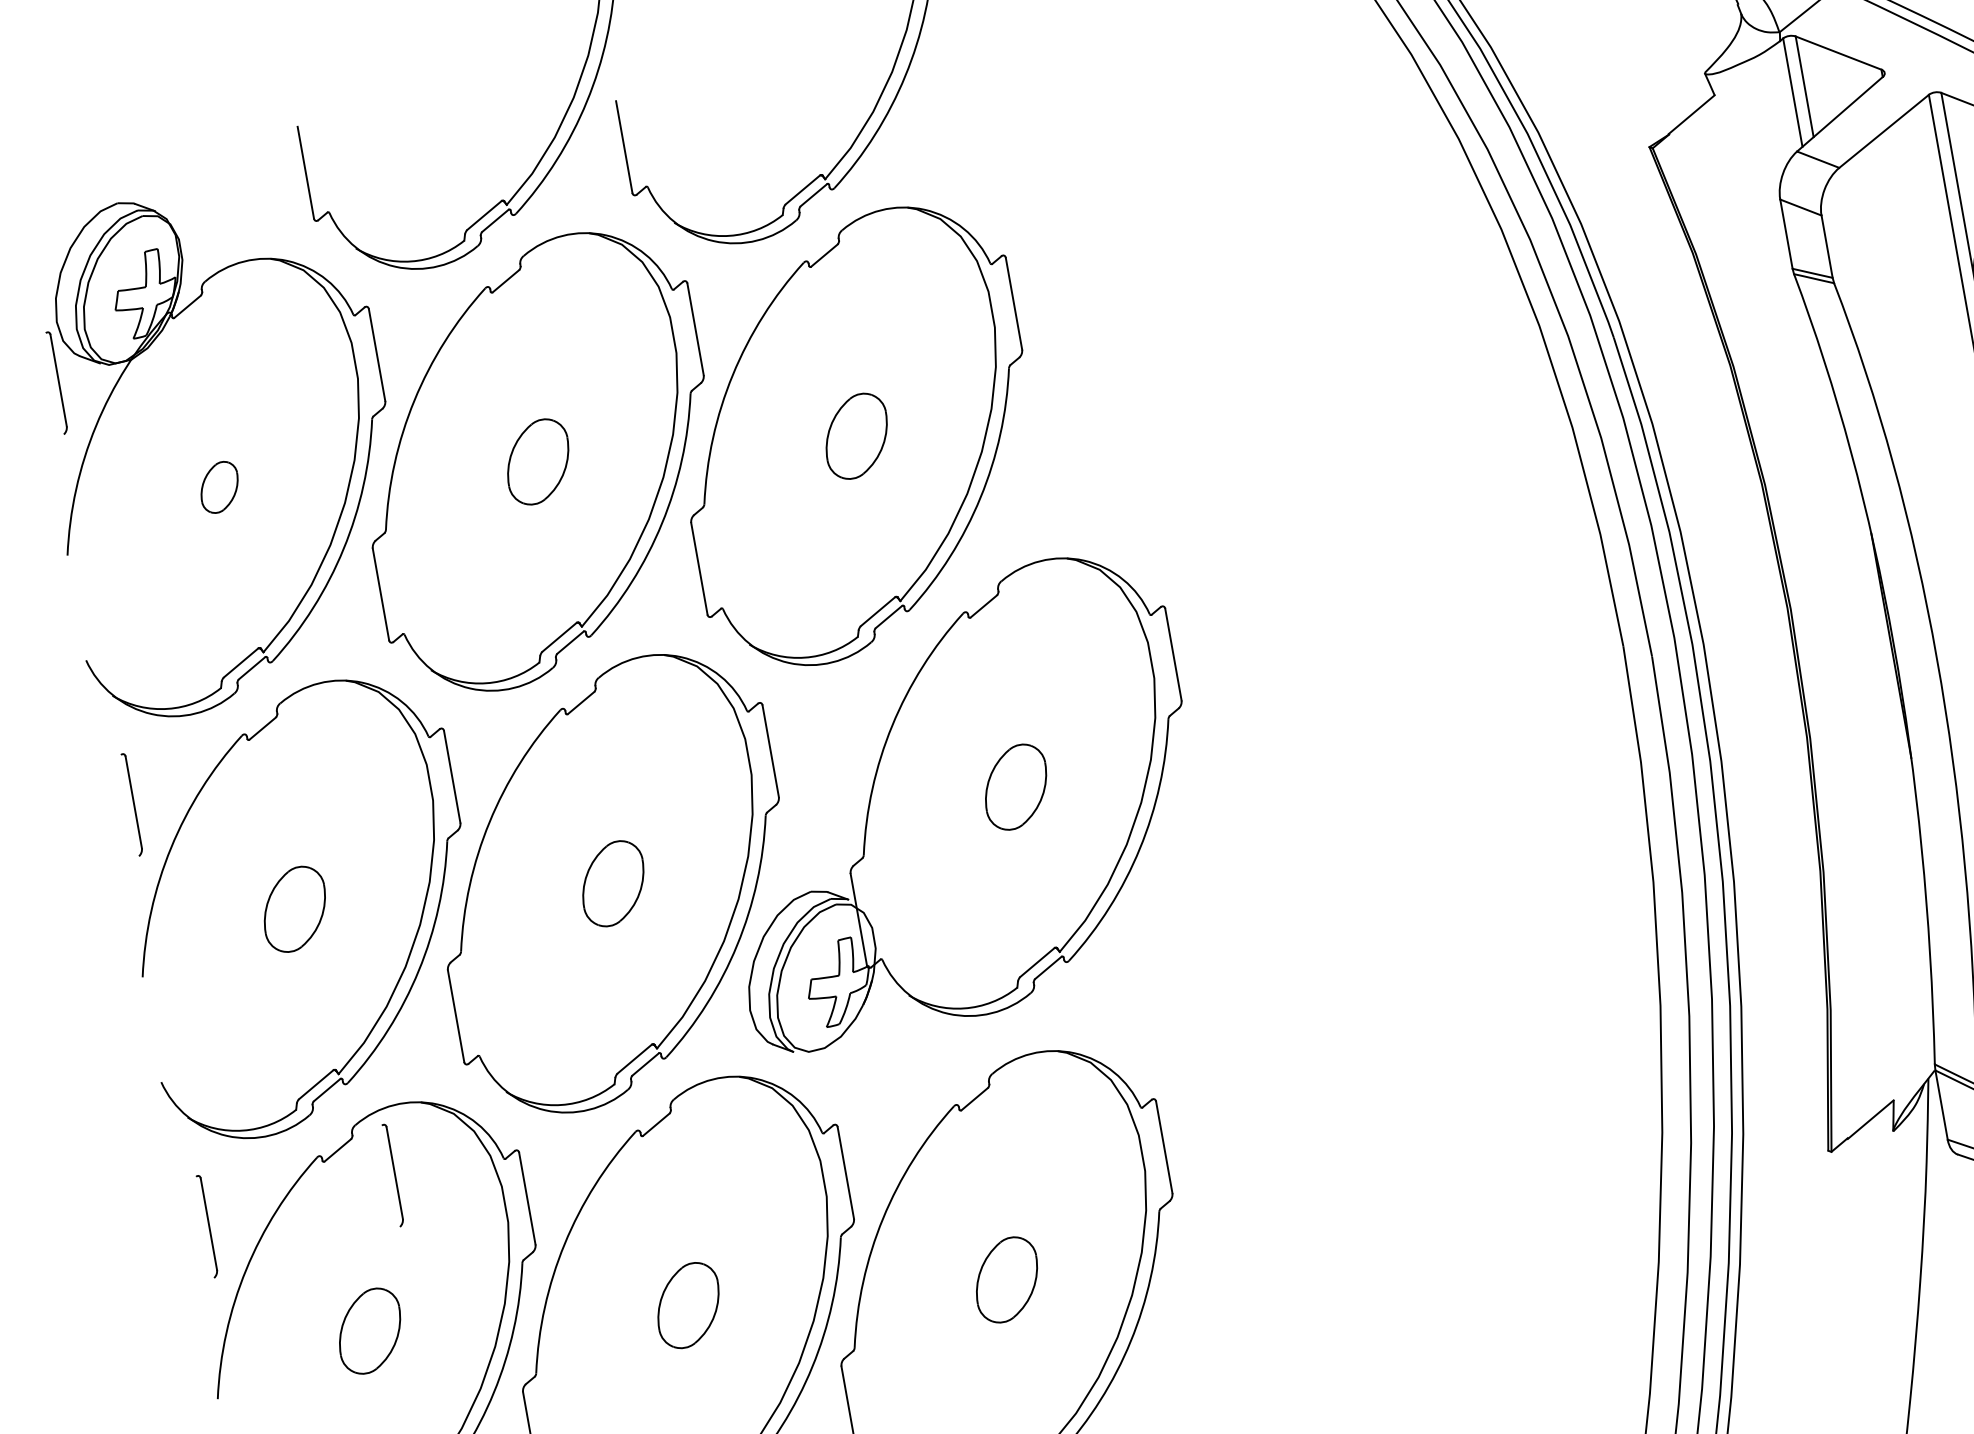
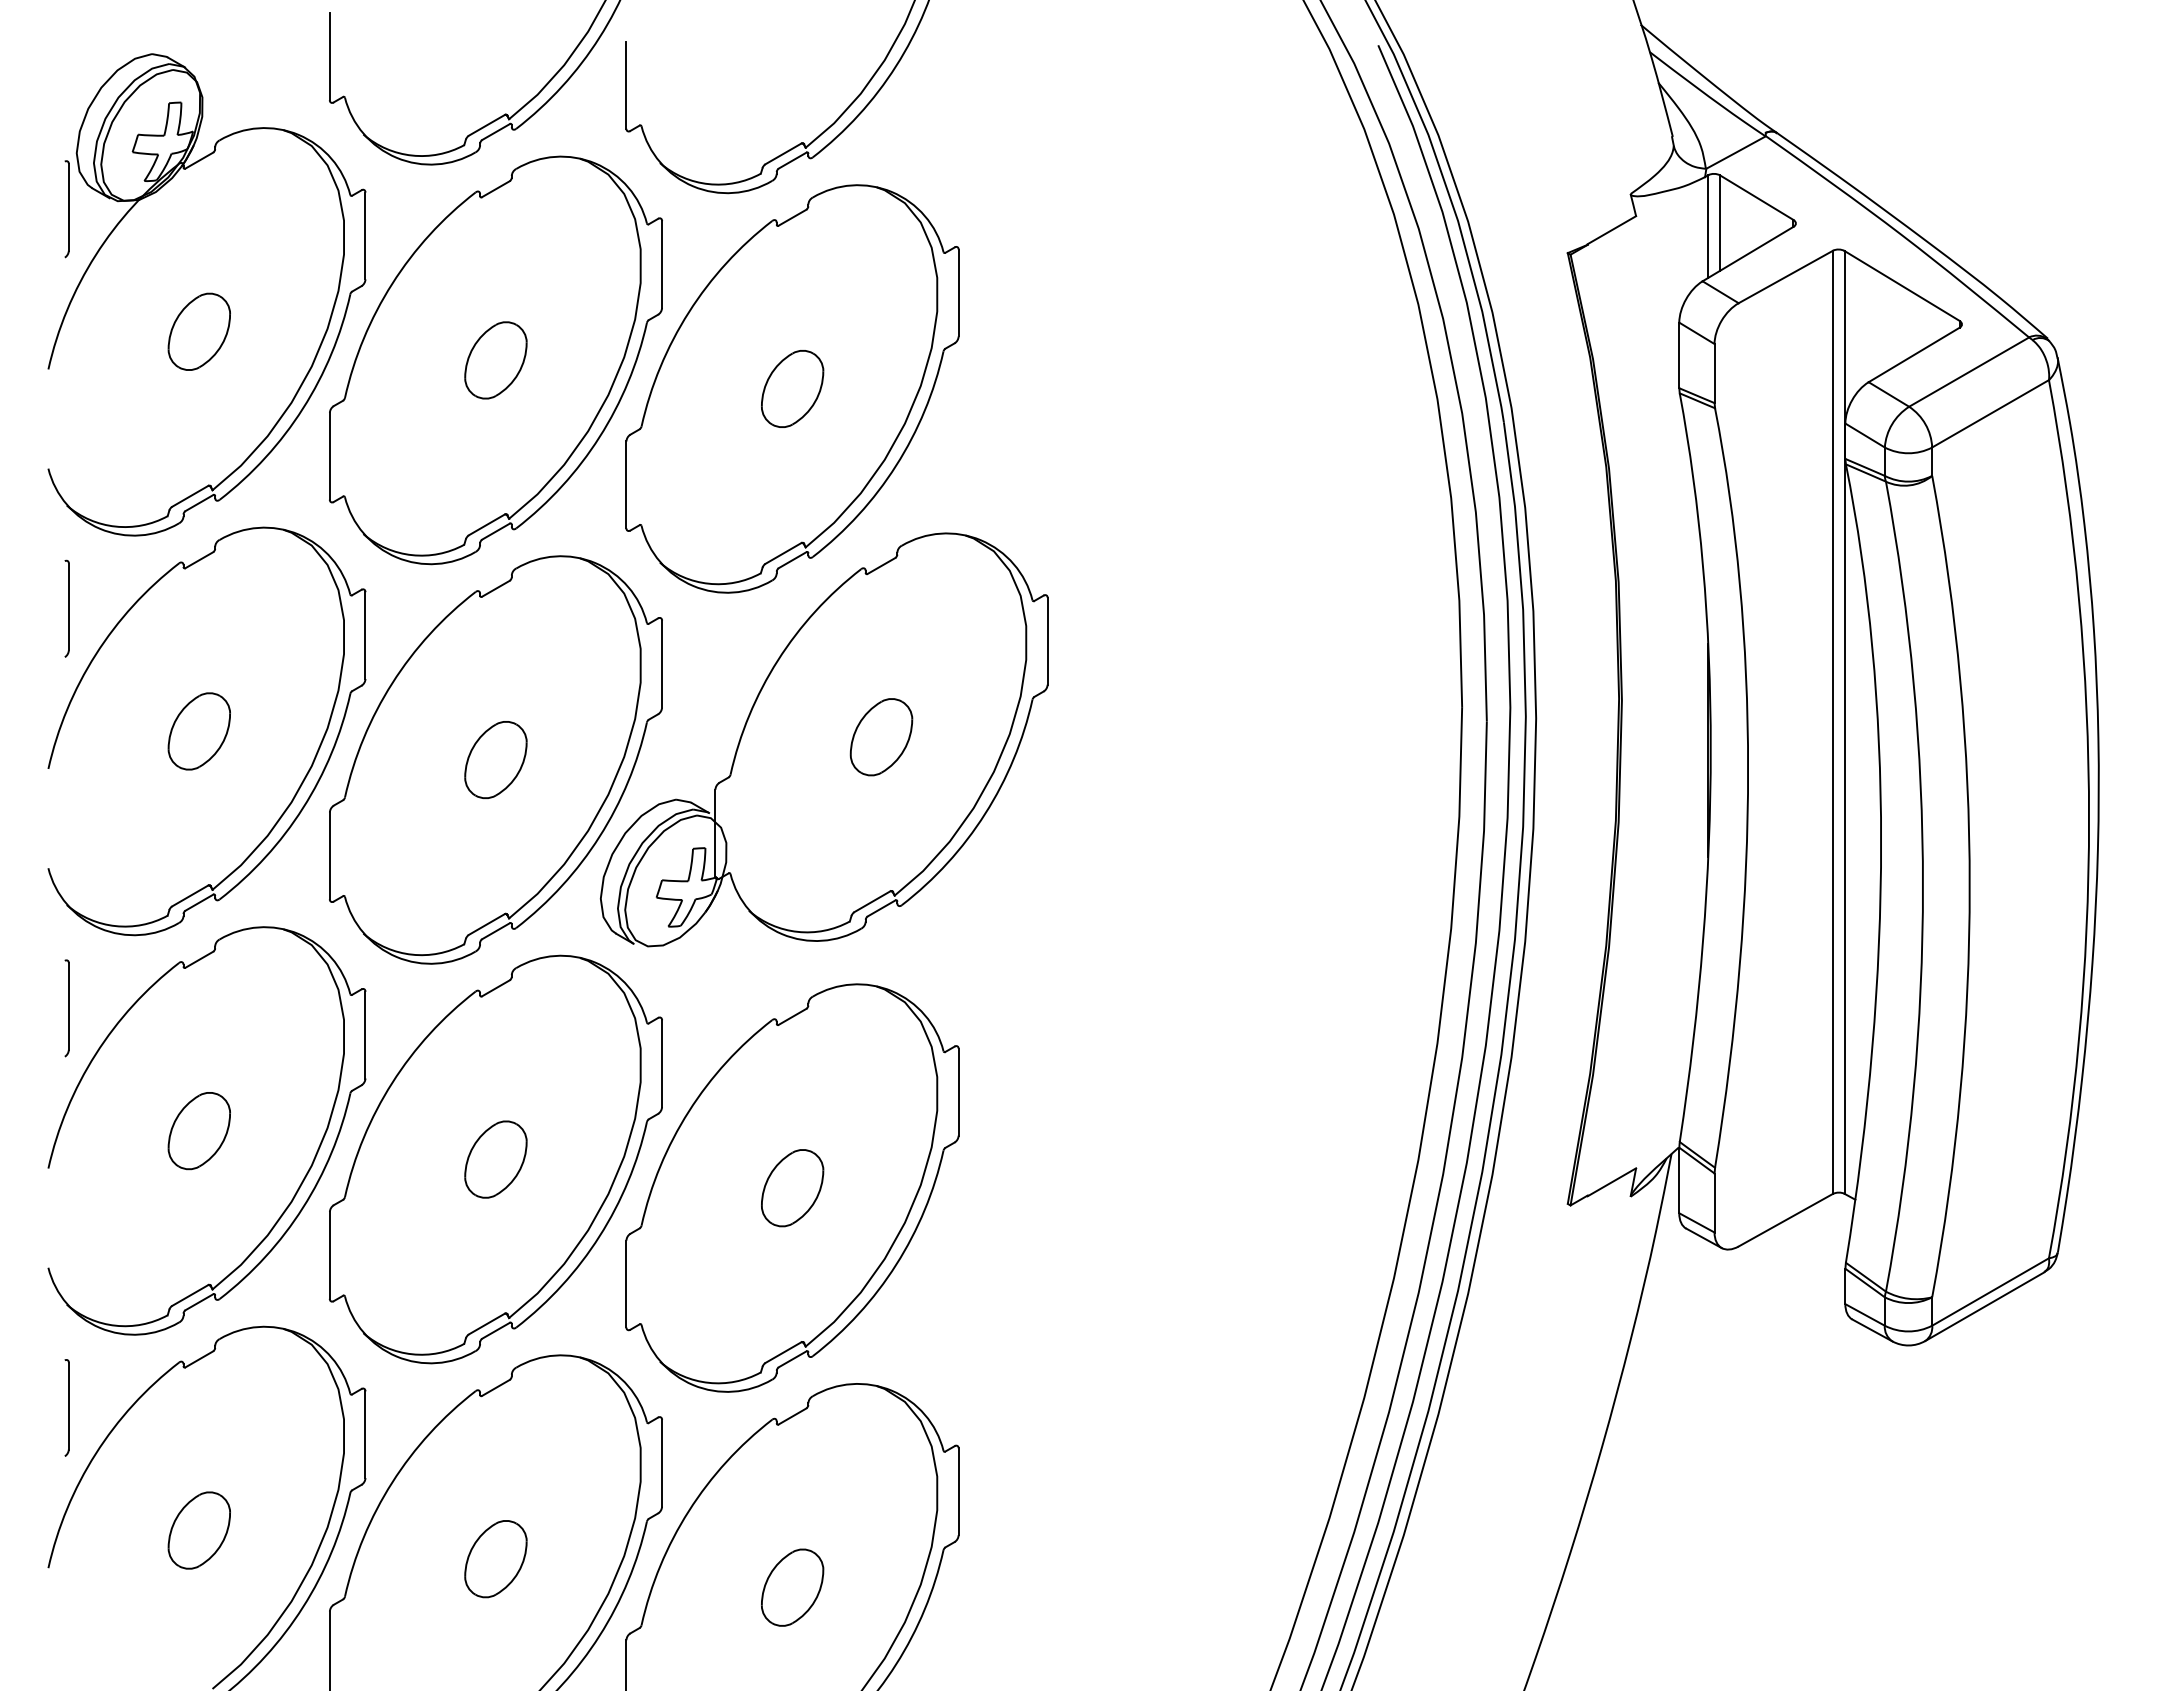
part: (218, 487) -> (198, 331), size x1.67
part: (392, 1175) -> (245, 991), removed

